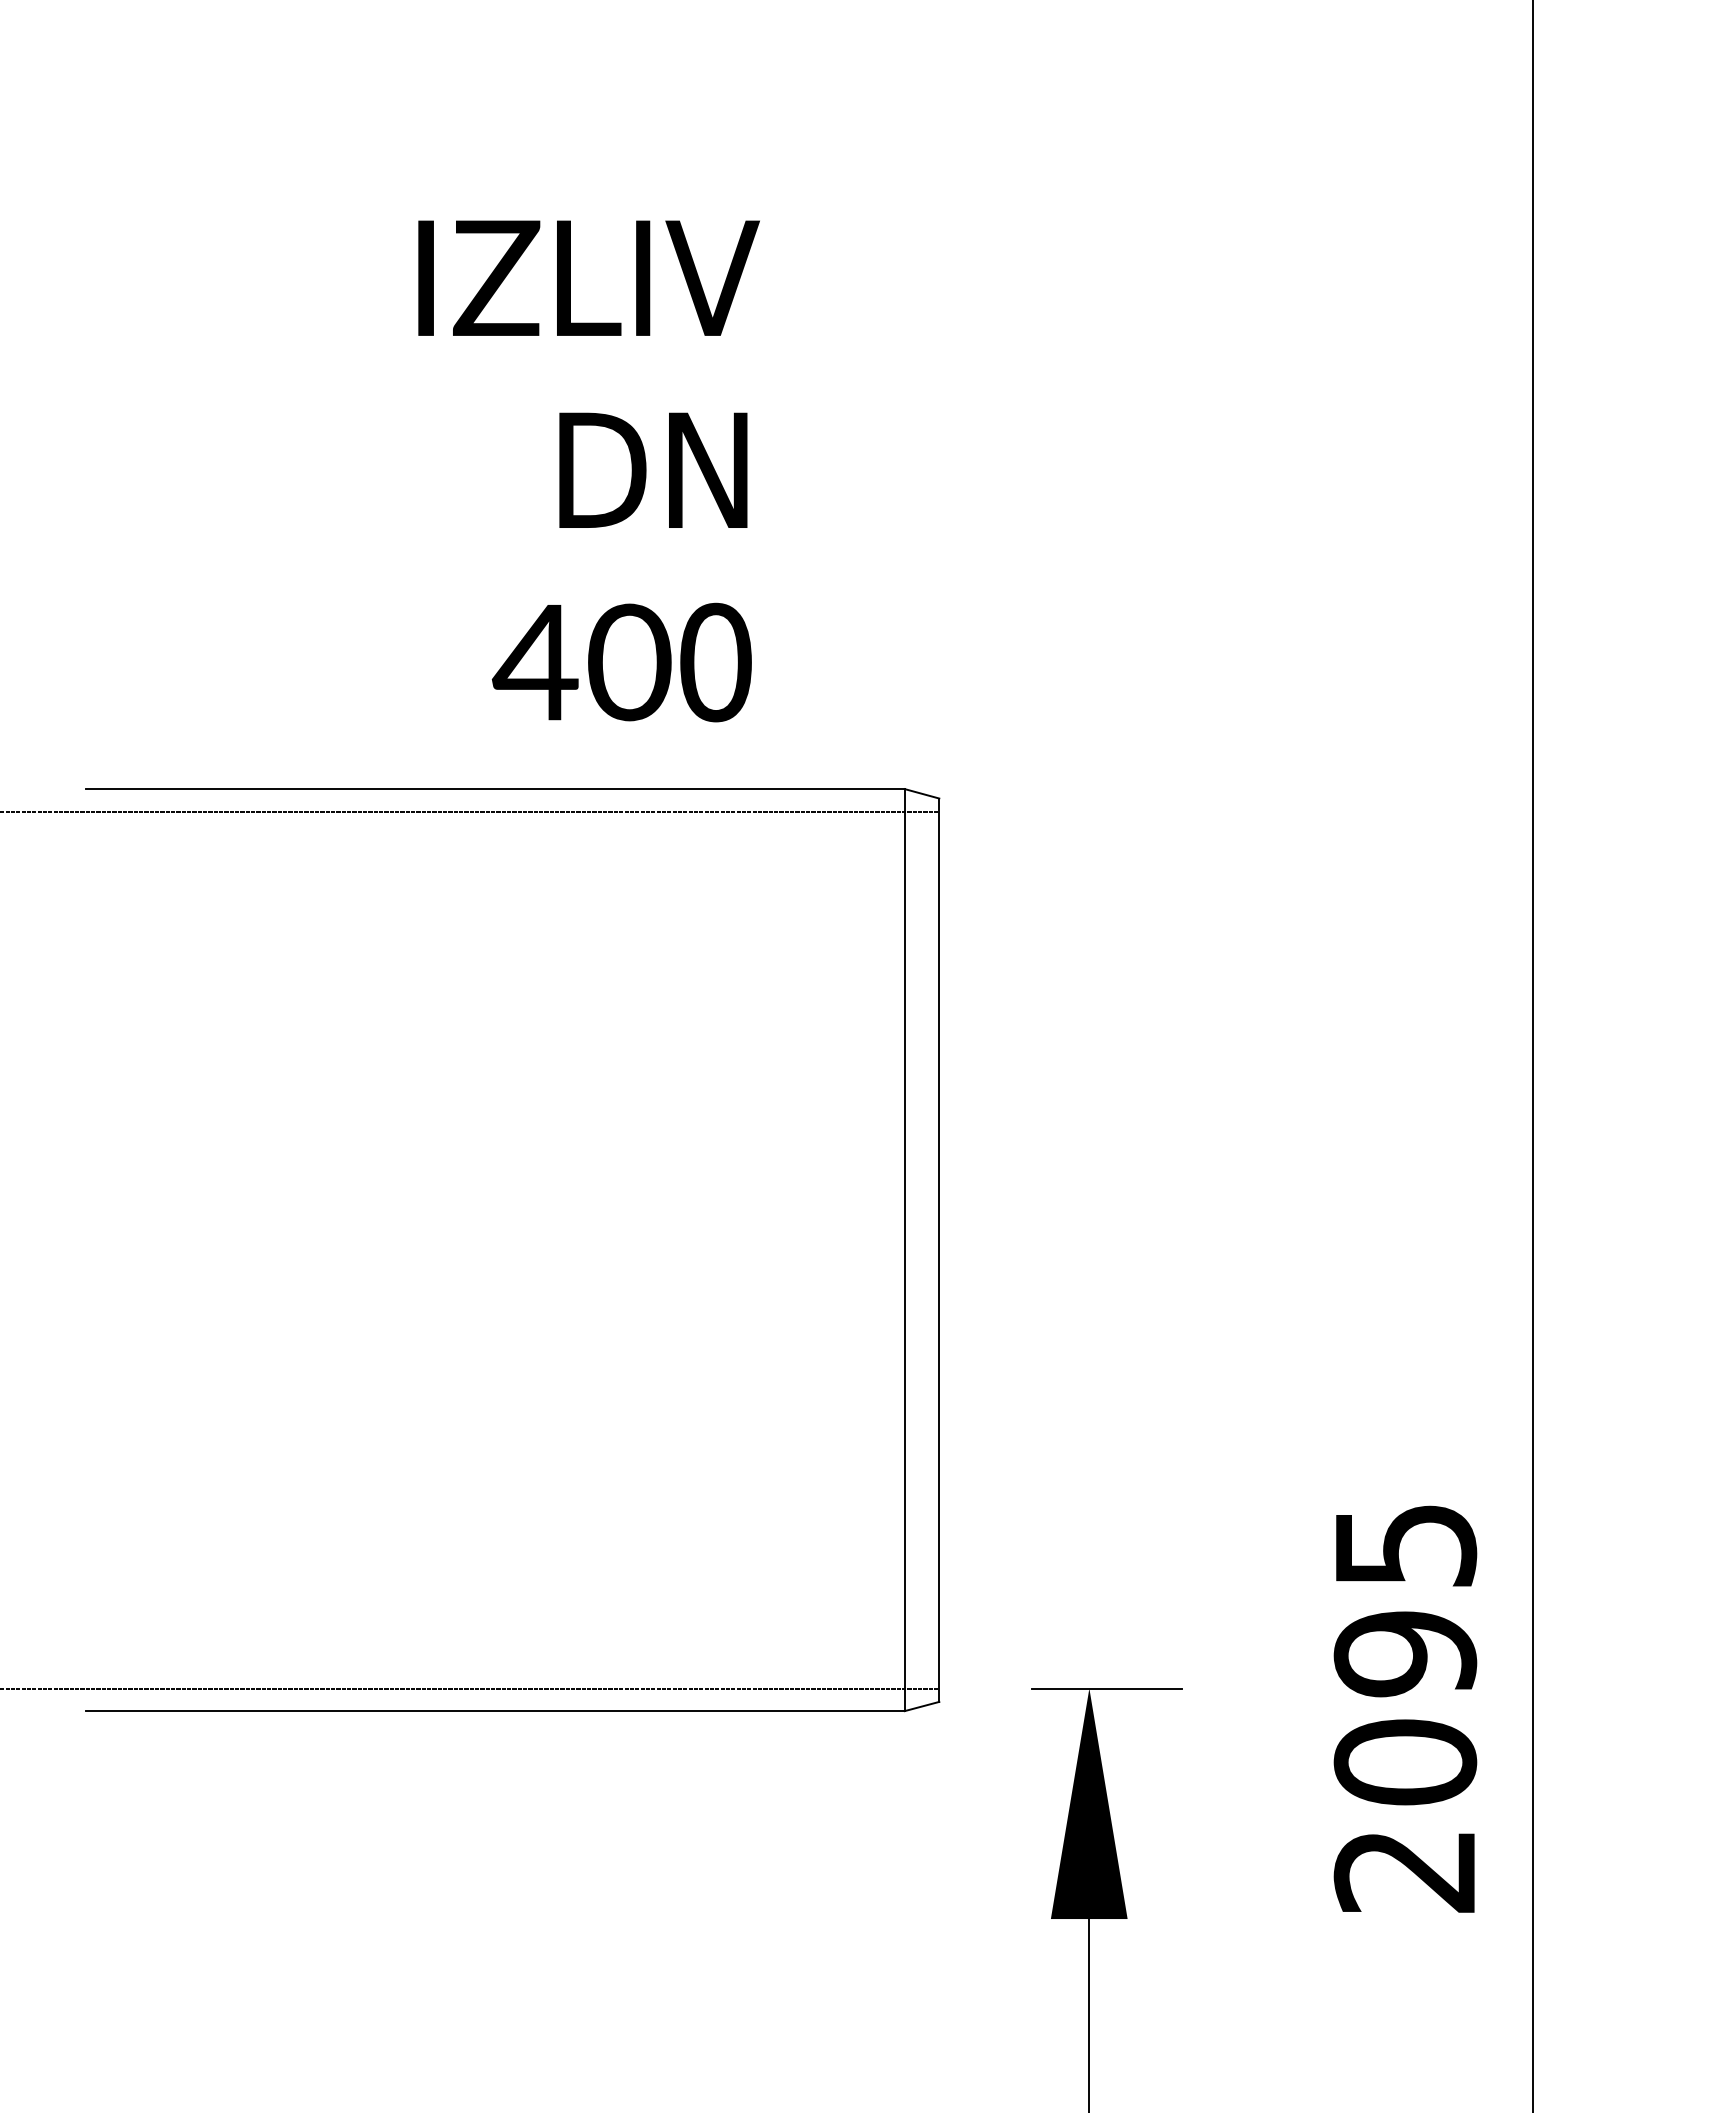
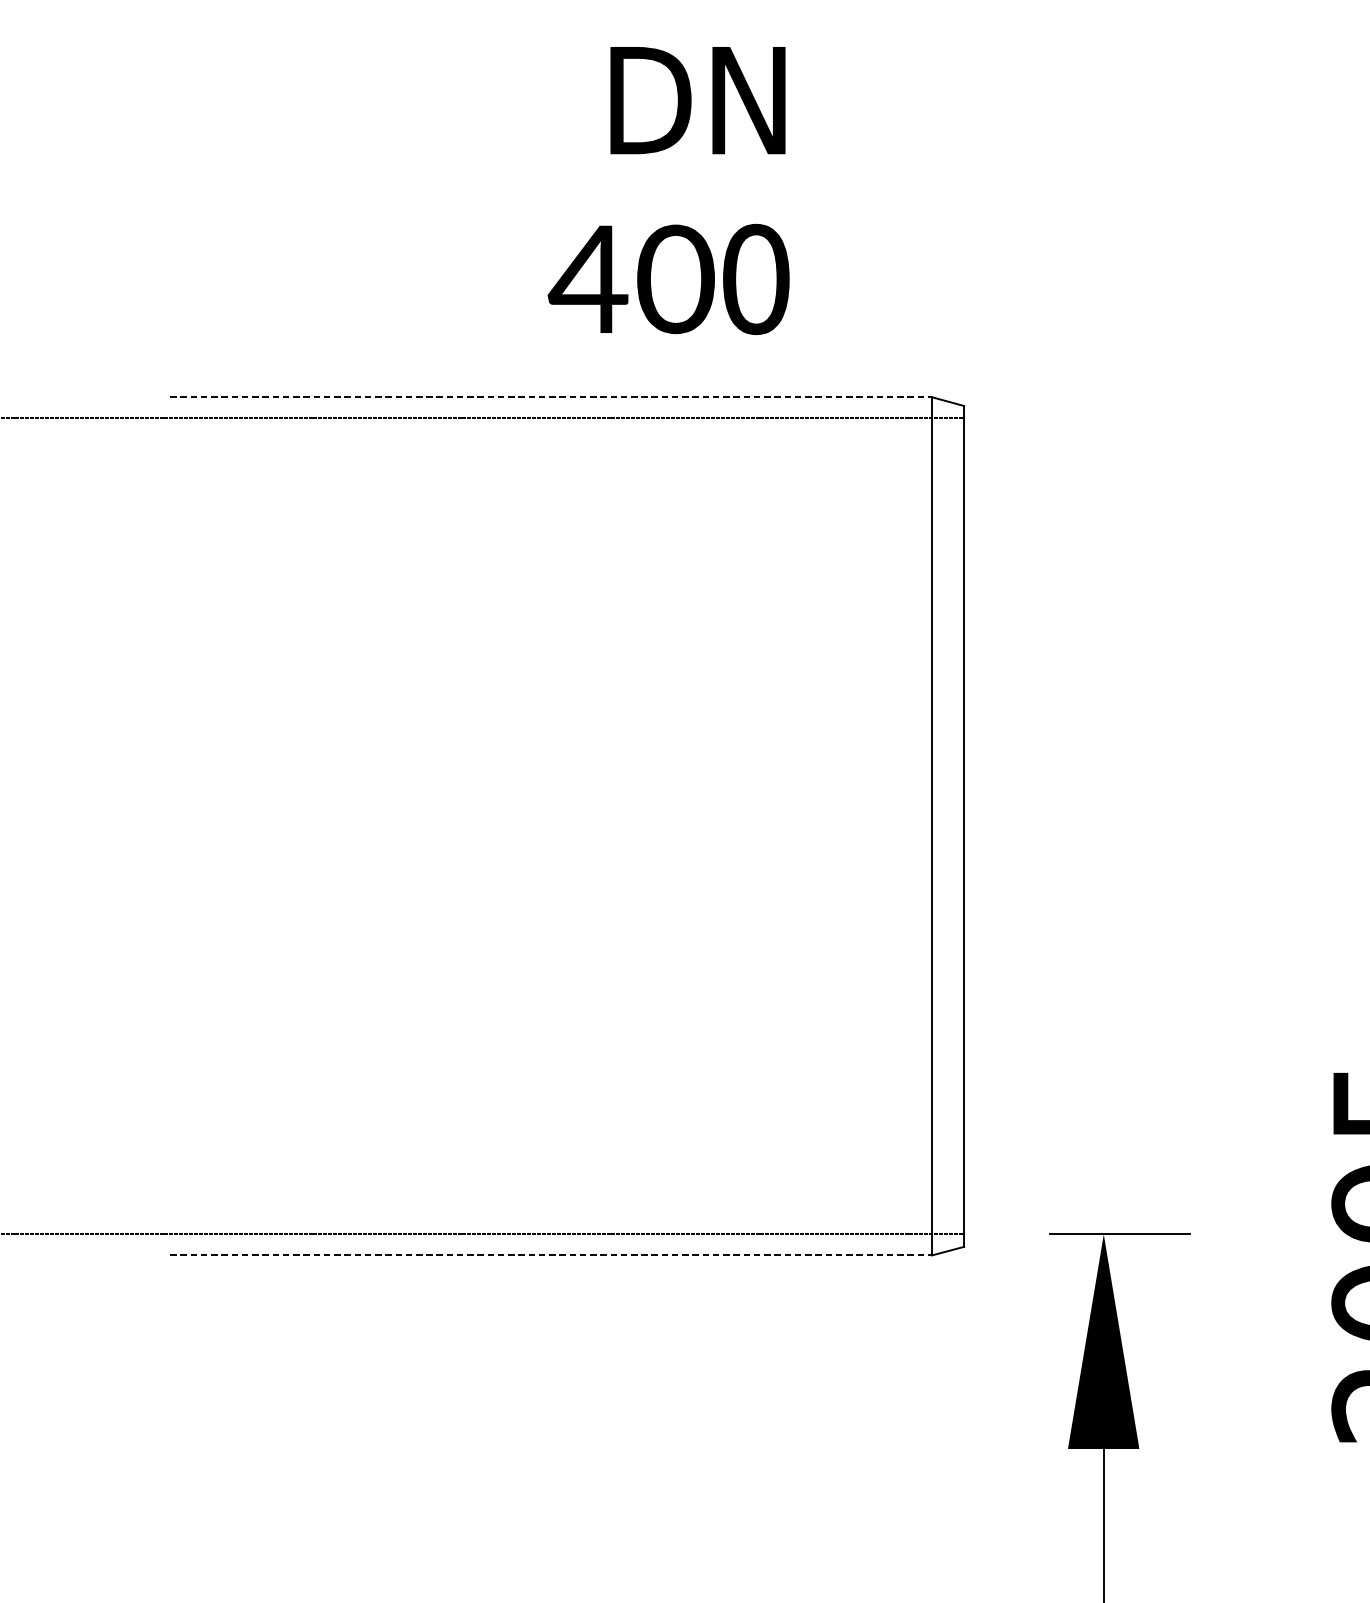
line: (496, 789) -> (551, 397), solid -> dashed
line: (496, 1711) -> (551, 1255), solid -> dashed

